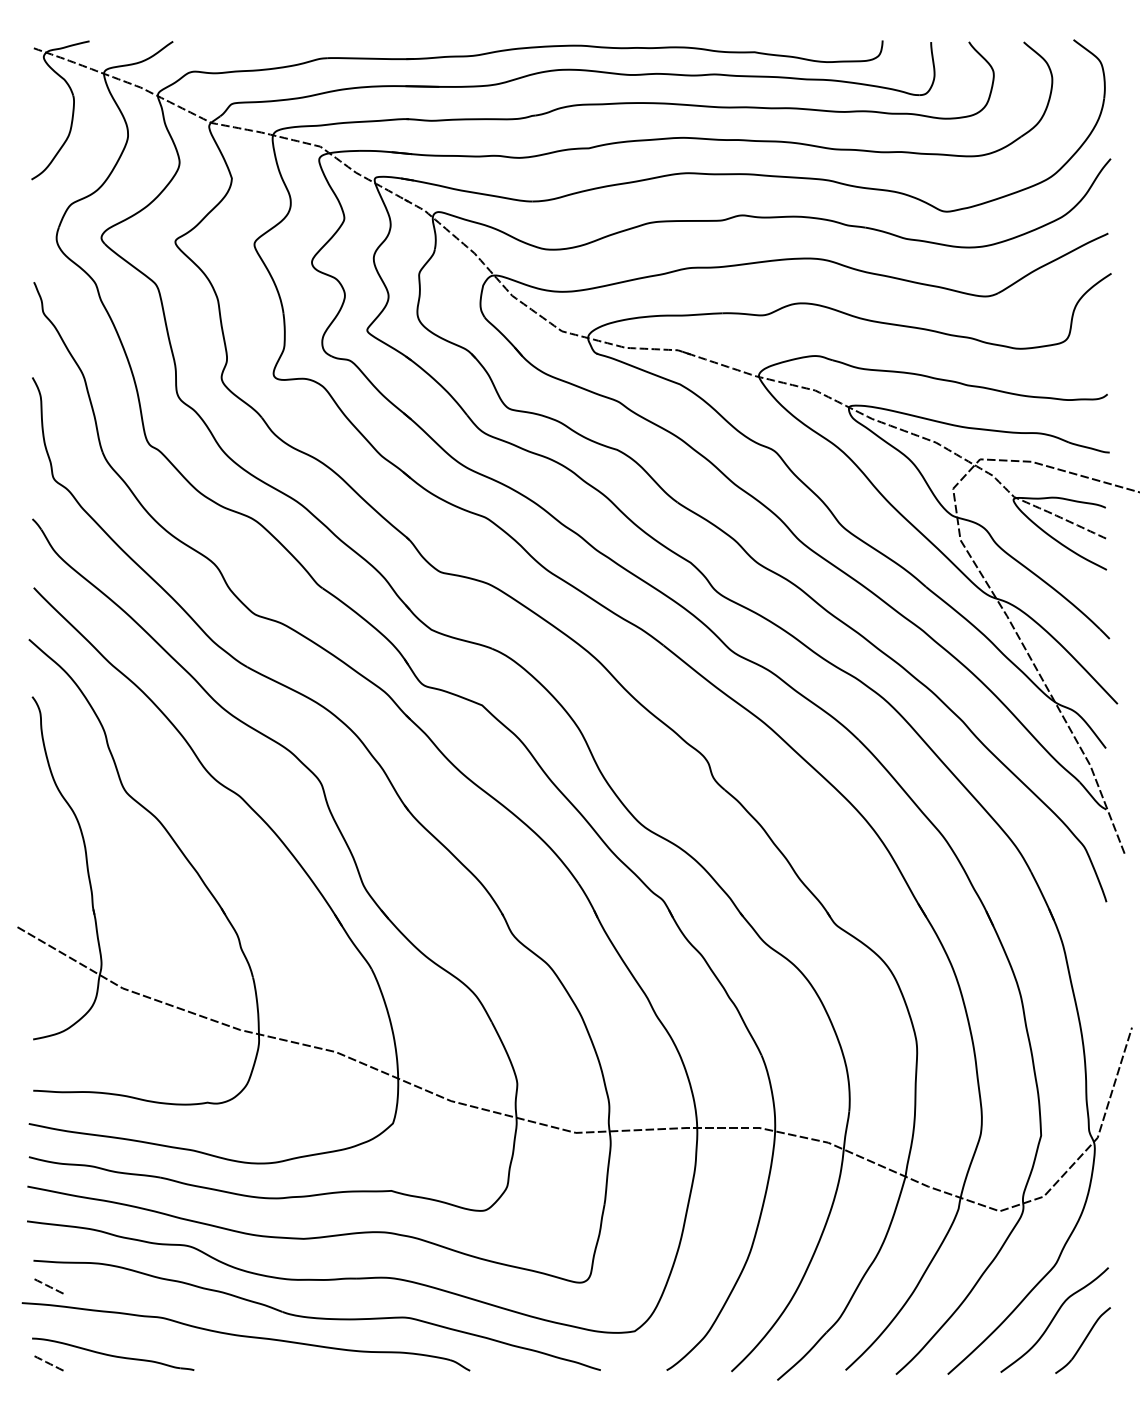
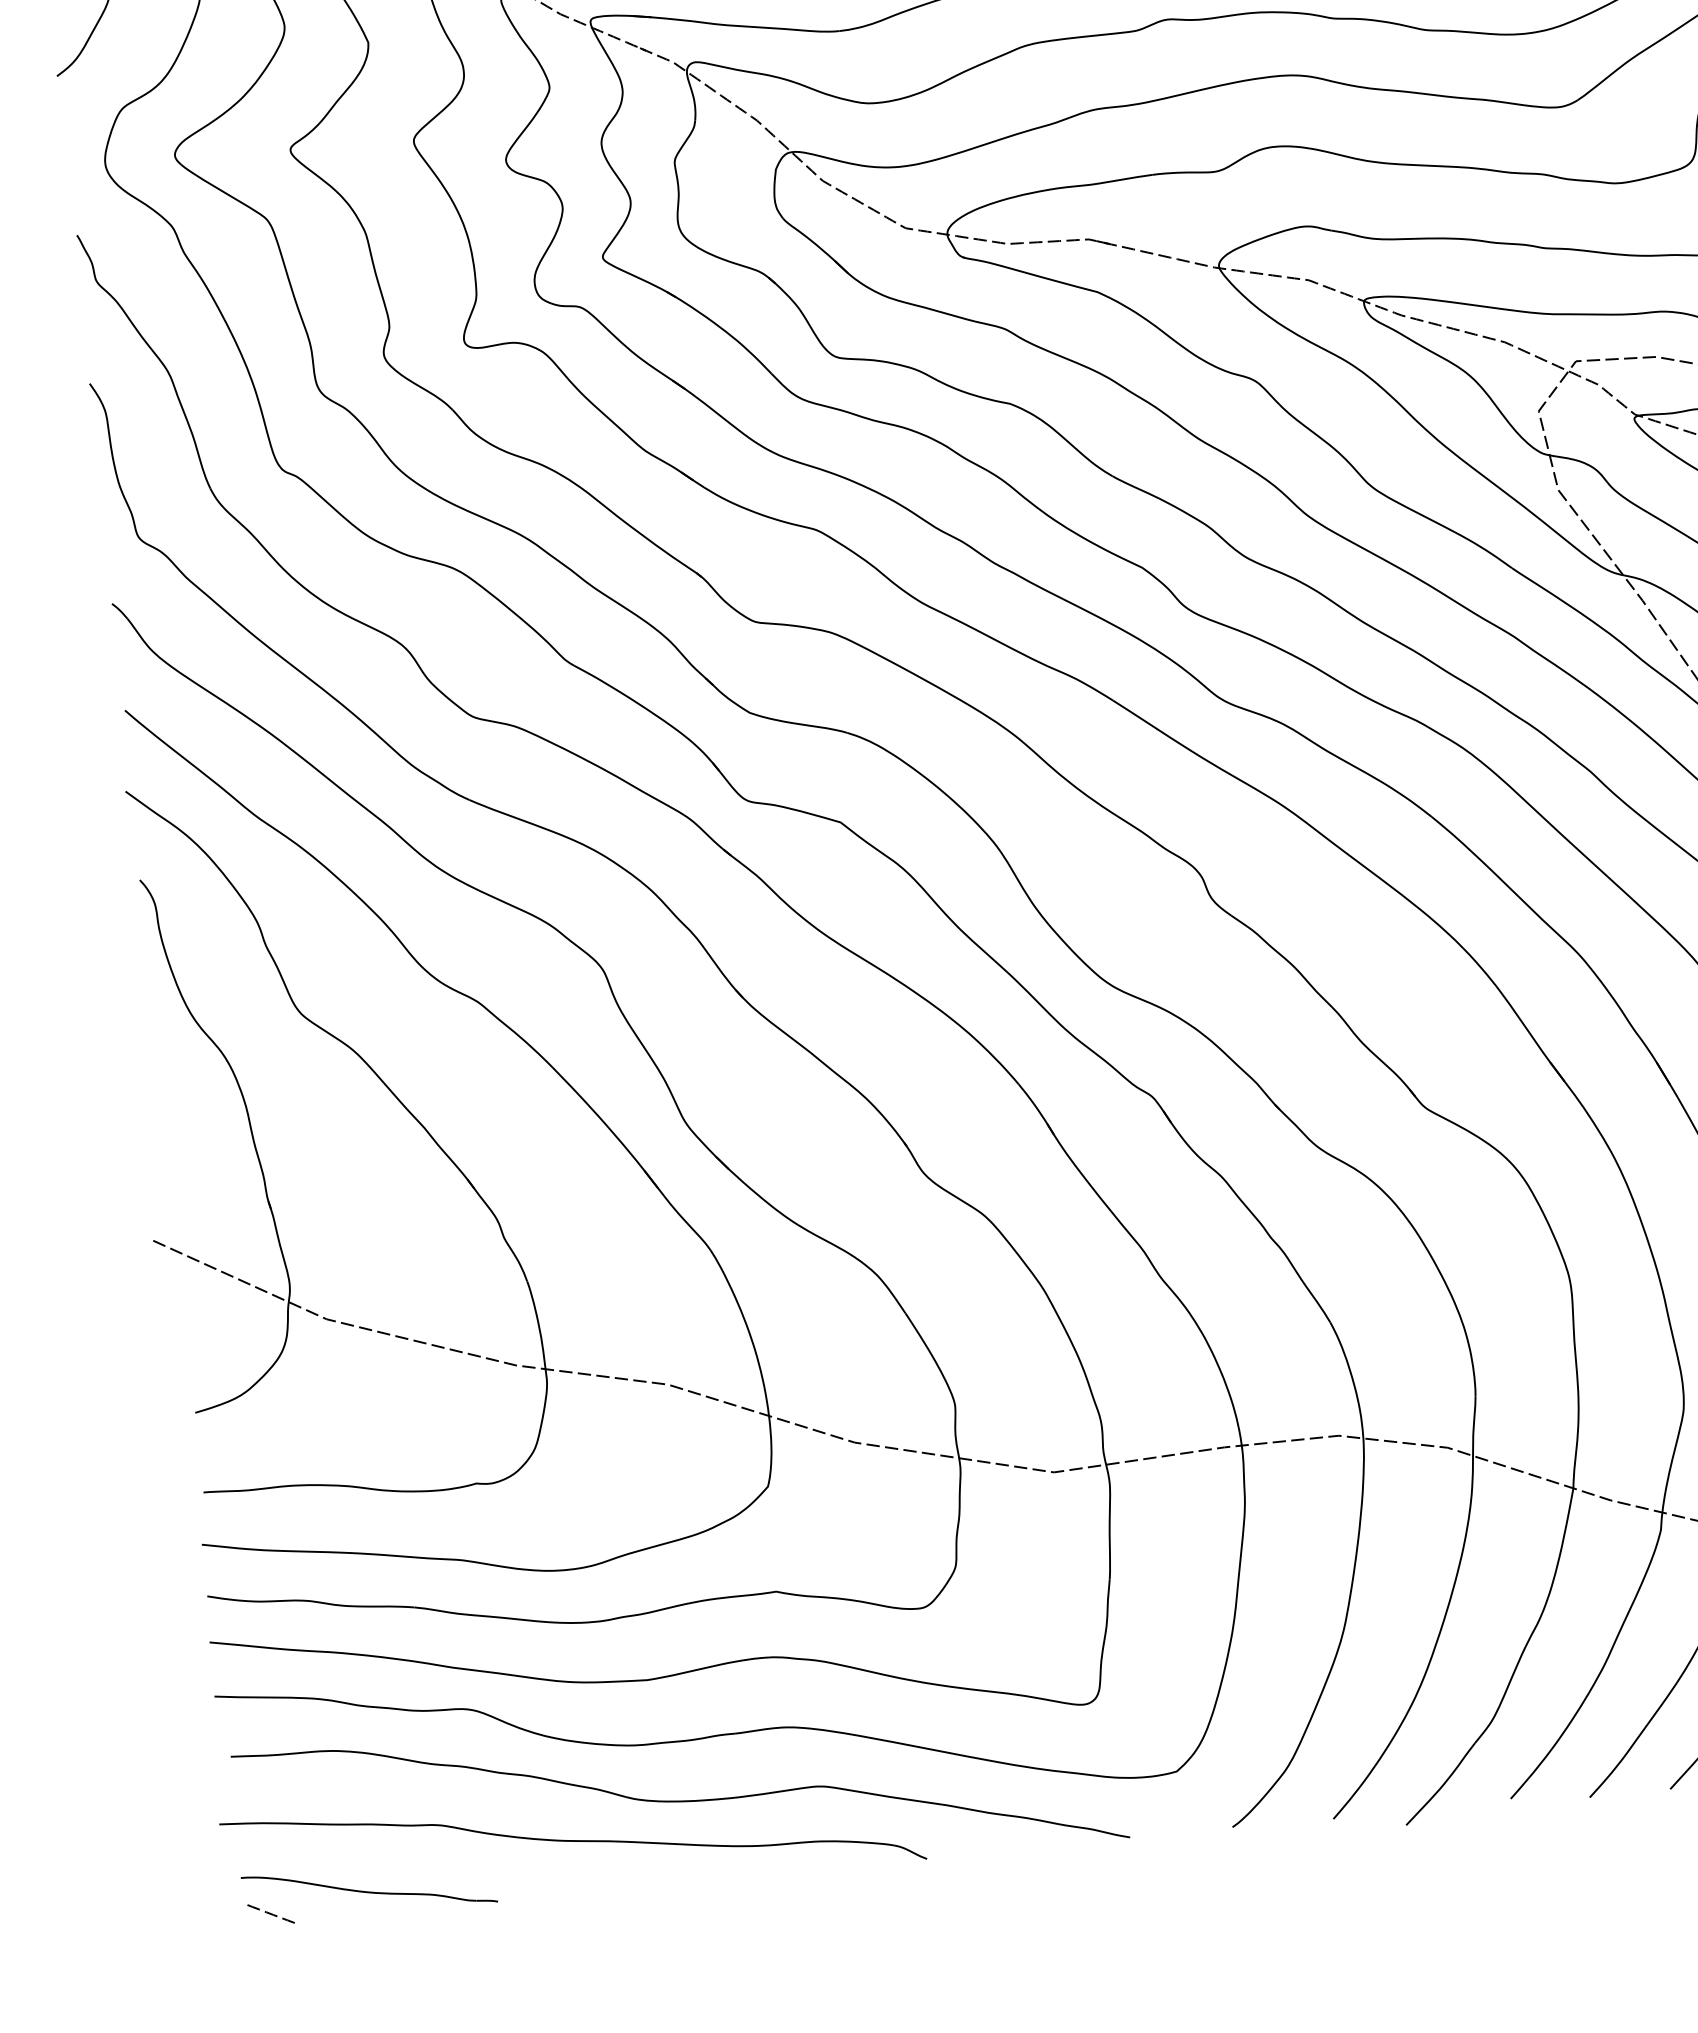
line: (48, 1286) -> (258, 1794), removed

